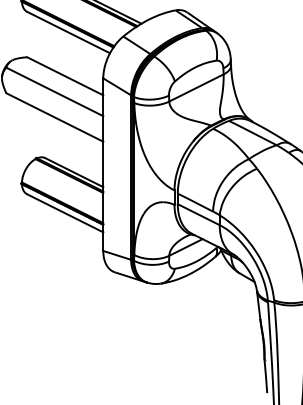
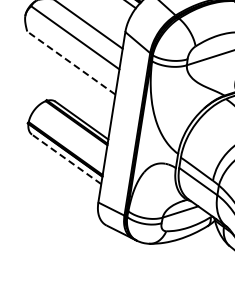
line: (54, 117) -> (71, 63), solid -> dashed
line: (65, 213) -> (66, 159), solid -> dashed

